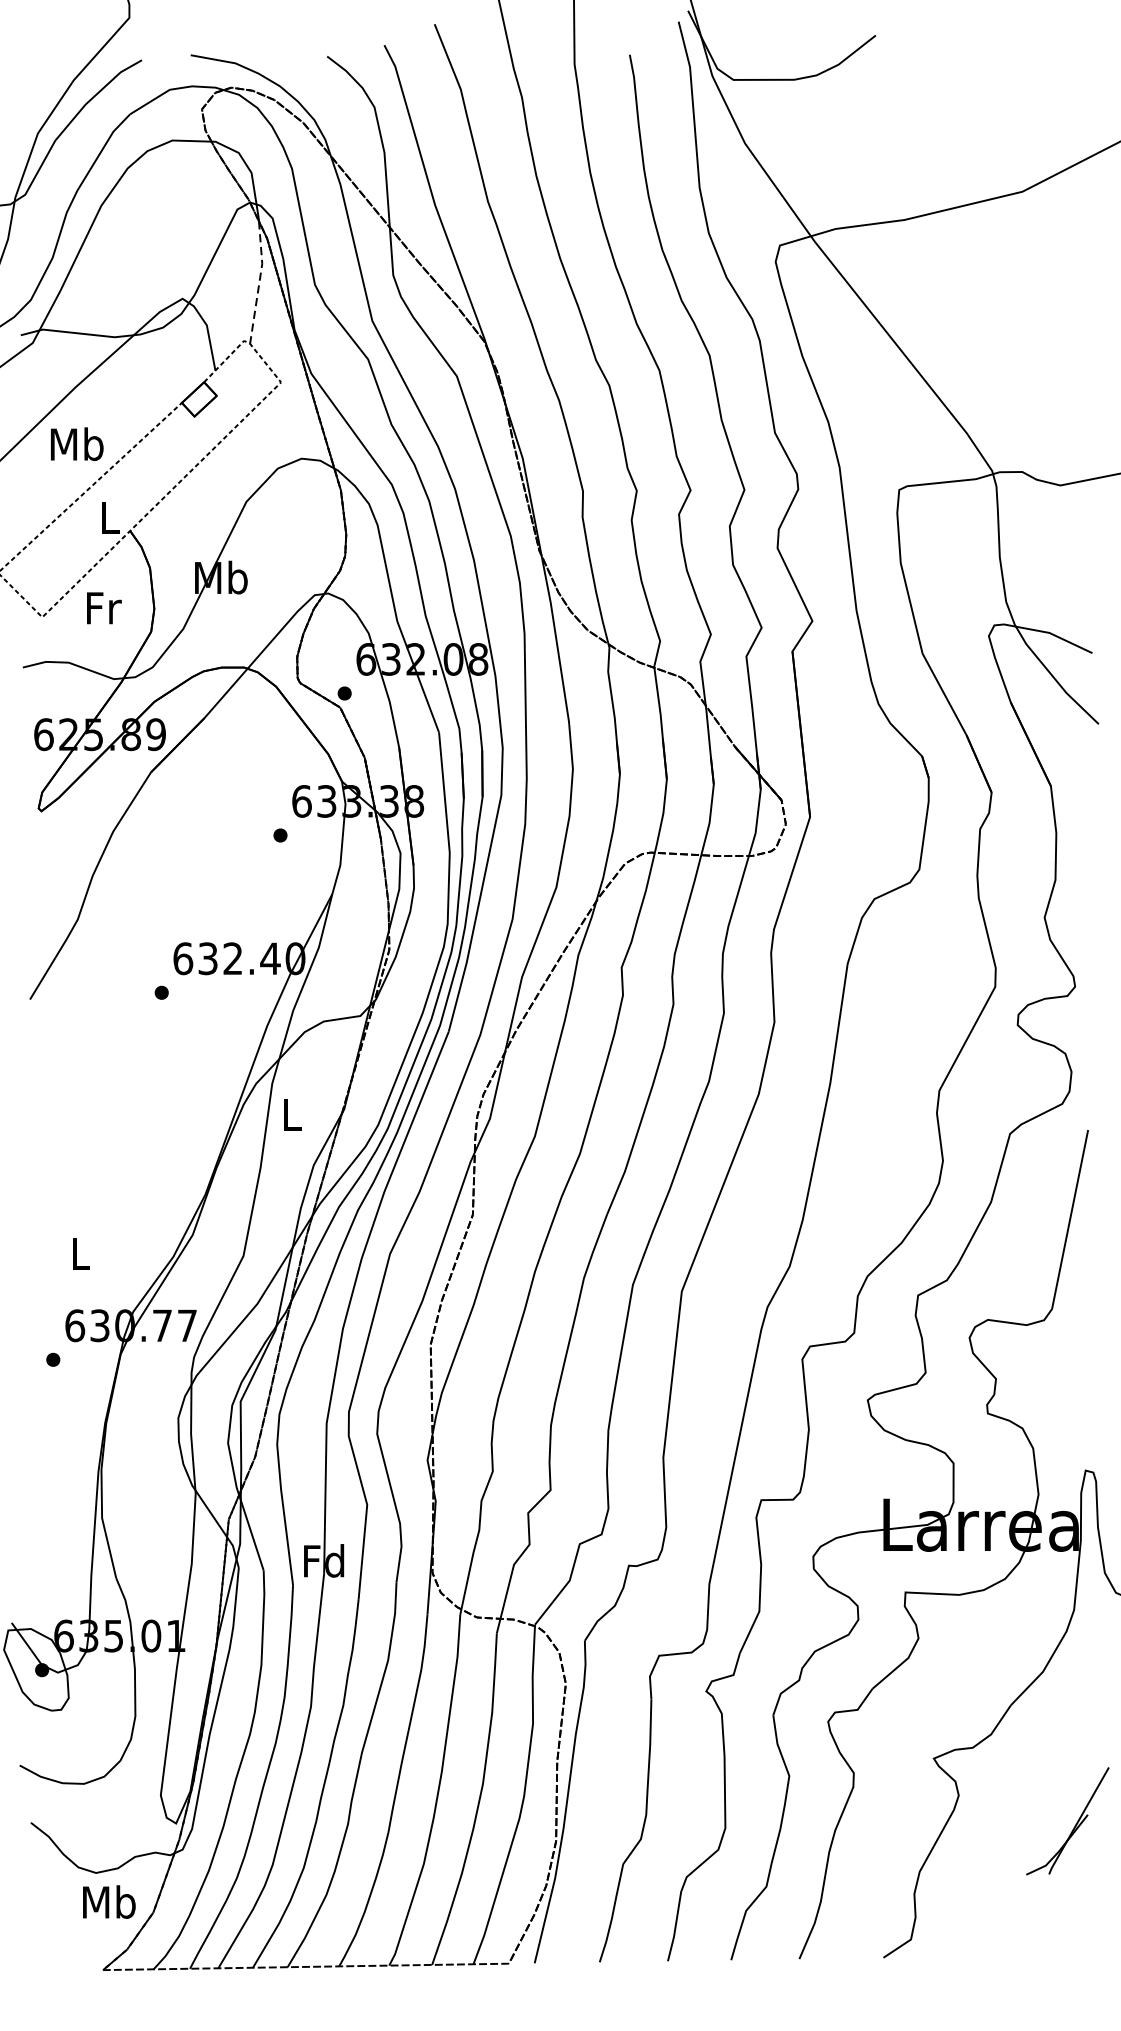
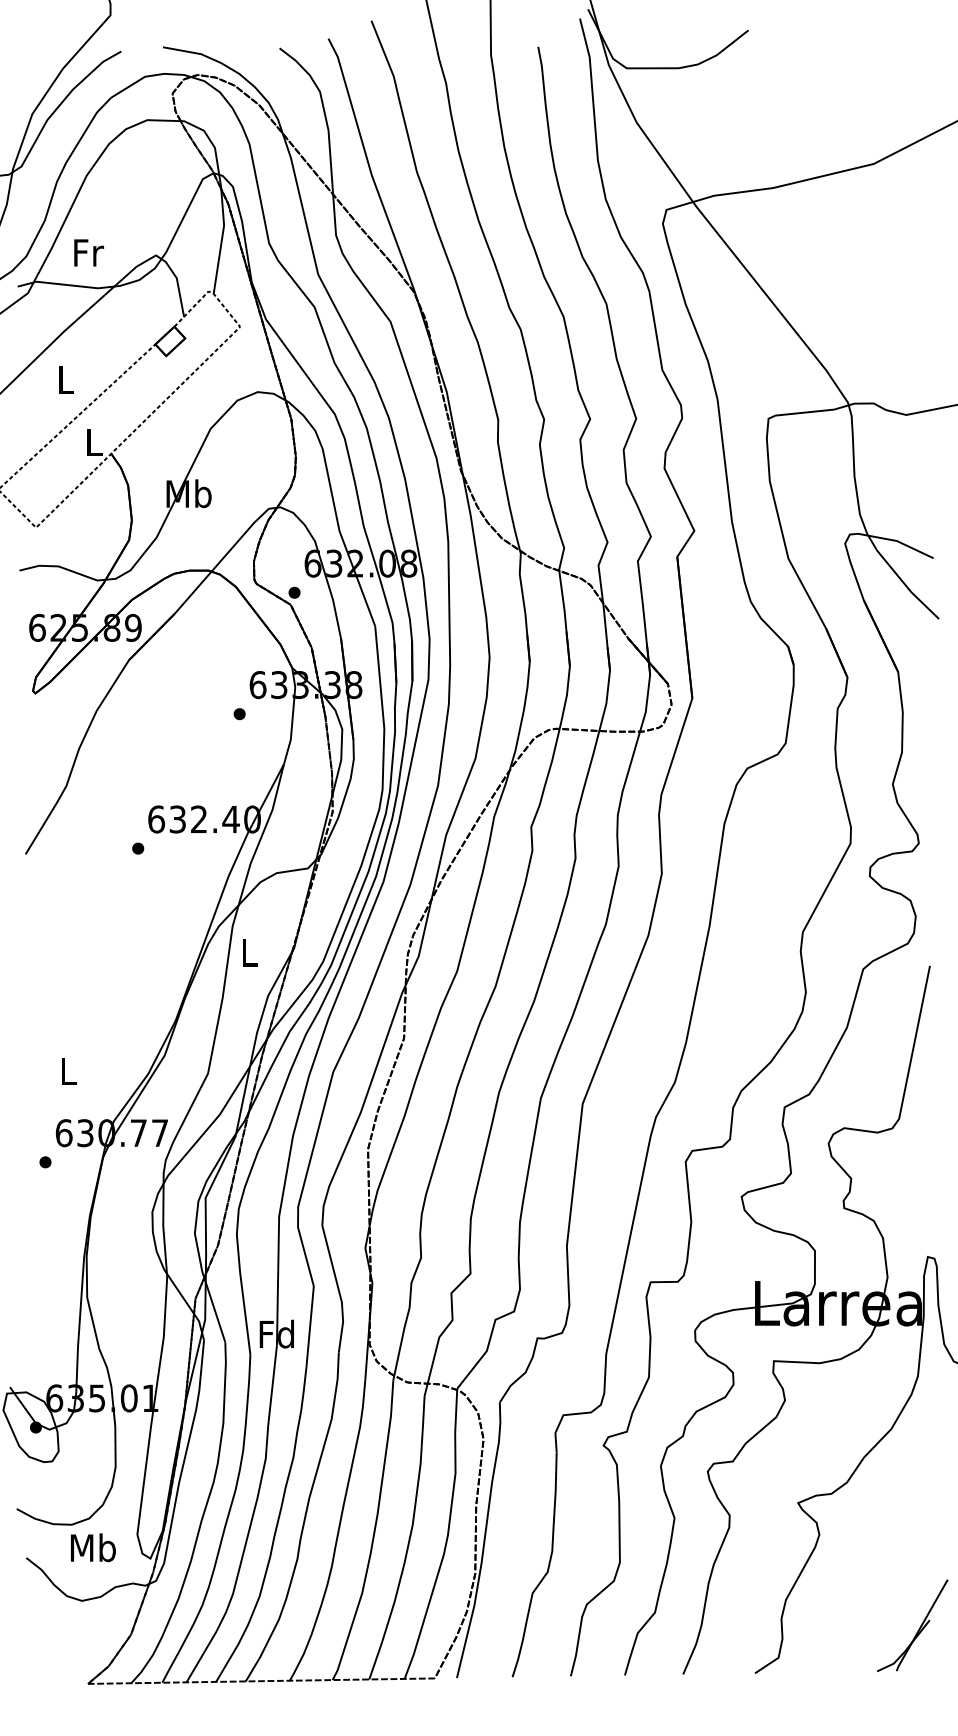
line: (259, 282) -> (221, 241), dashed -> solid
text: (76, 443) -> (65, 379), Mb -> L
text: (103, 607) -> (88, 252), moved
part: (1073, 1826) -> (917, 1630), moved
text: (109, 1901) -> (93, 1547), moved

